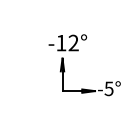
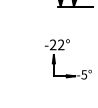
text: (60, 42) -> (52, 44), -12° -> -22°

